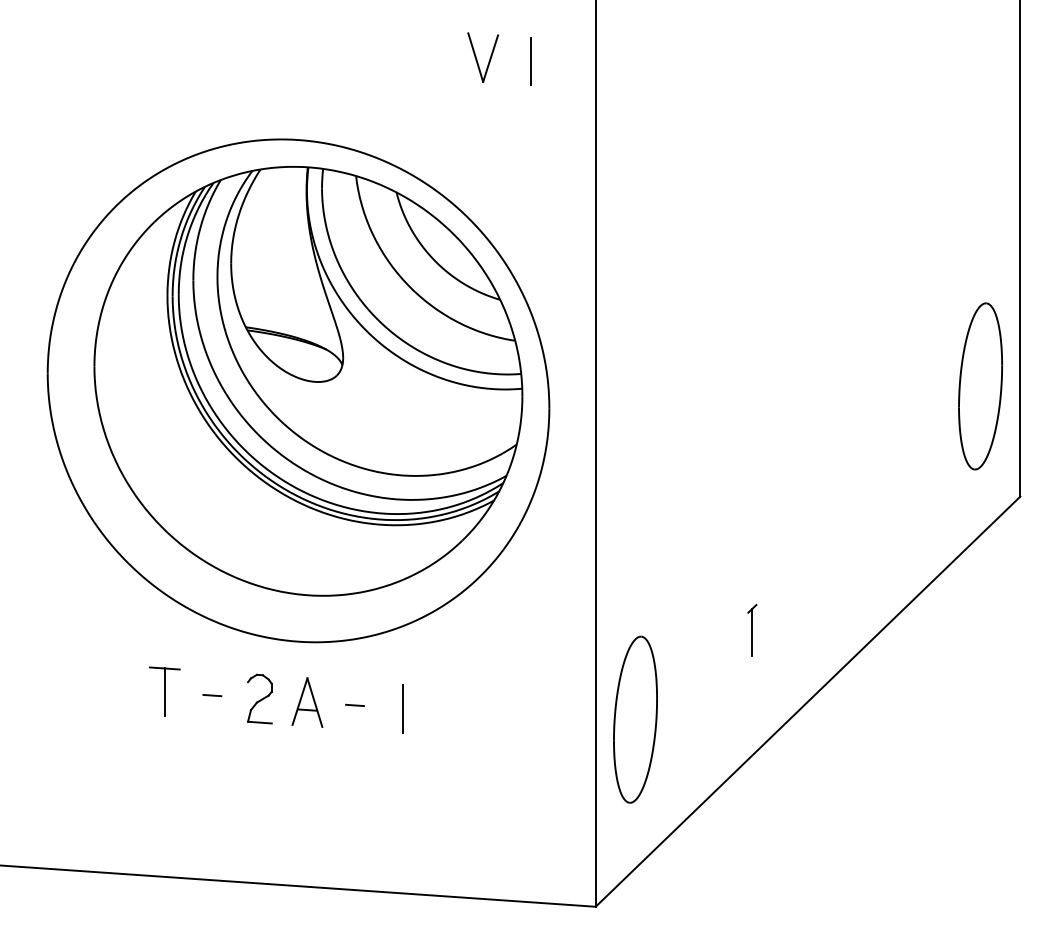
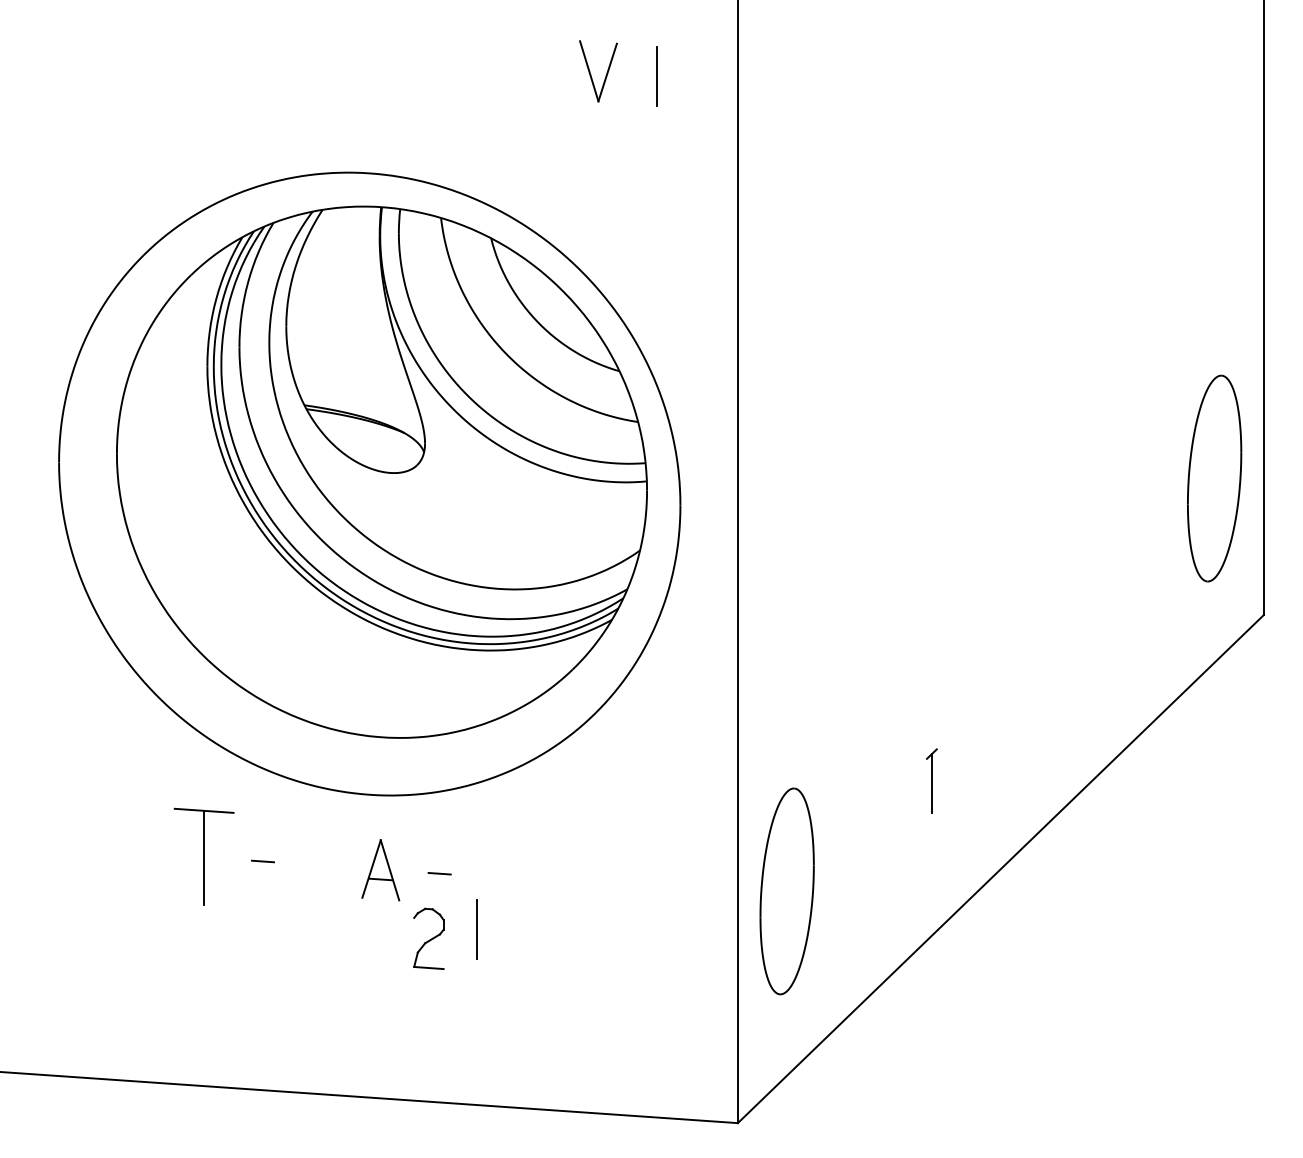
part: (164, 691) -> (203, 856), size x1.6
part: (259, 698) -> (428, 938), moved
line: (402, 708) -> (476, 929), moved

